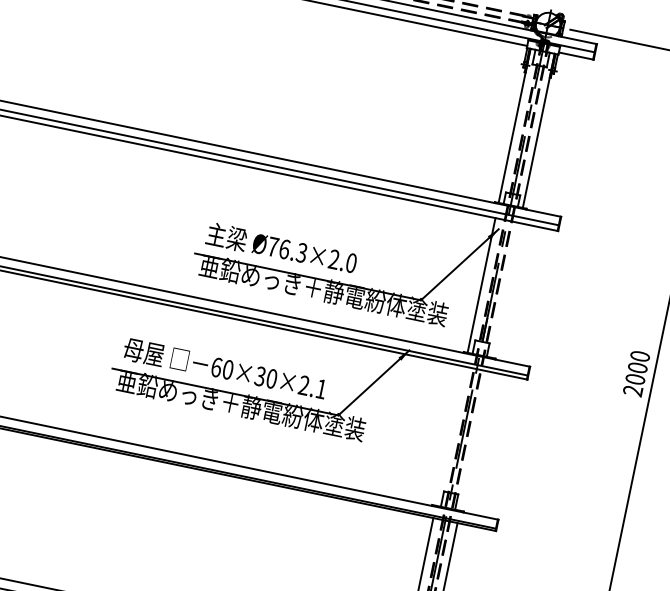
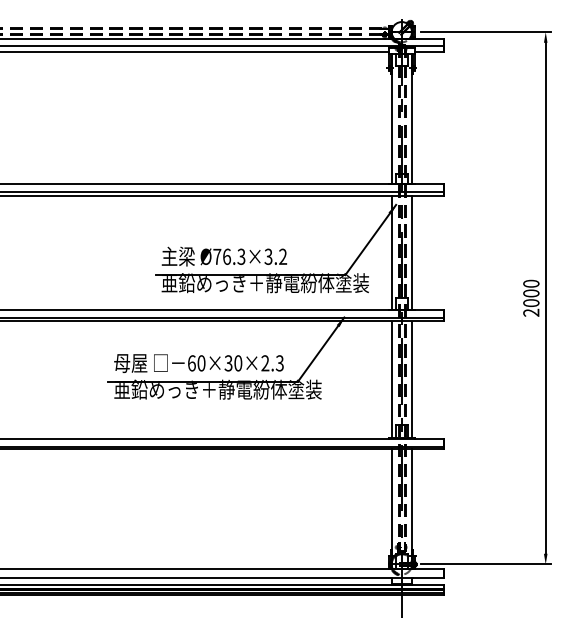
text: (342, 260) -> (275, 256), Ø76.3×2.0 -> Ø76.3×3.2
line: (505, 289) -> (411, 252), added
text: (320, 389) -> (279, 363), 60×30×2.1 -> 60×30×2.3
line: (450, 435) -> (391, 379), added
line: (473, 440) -> (411, 379), added

